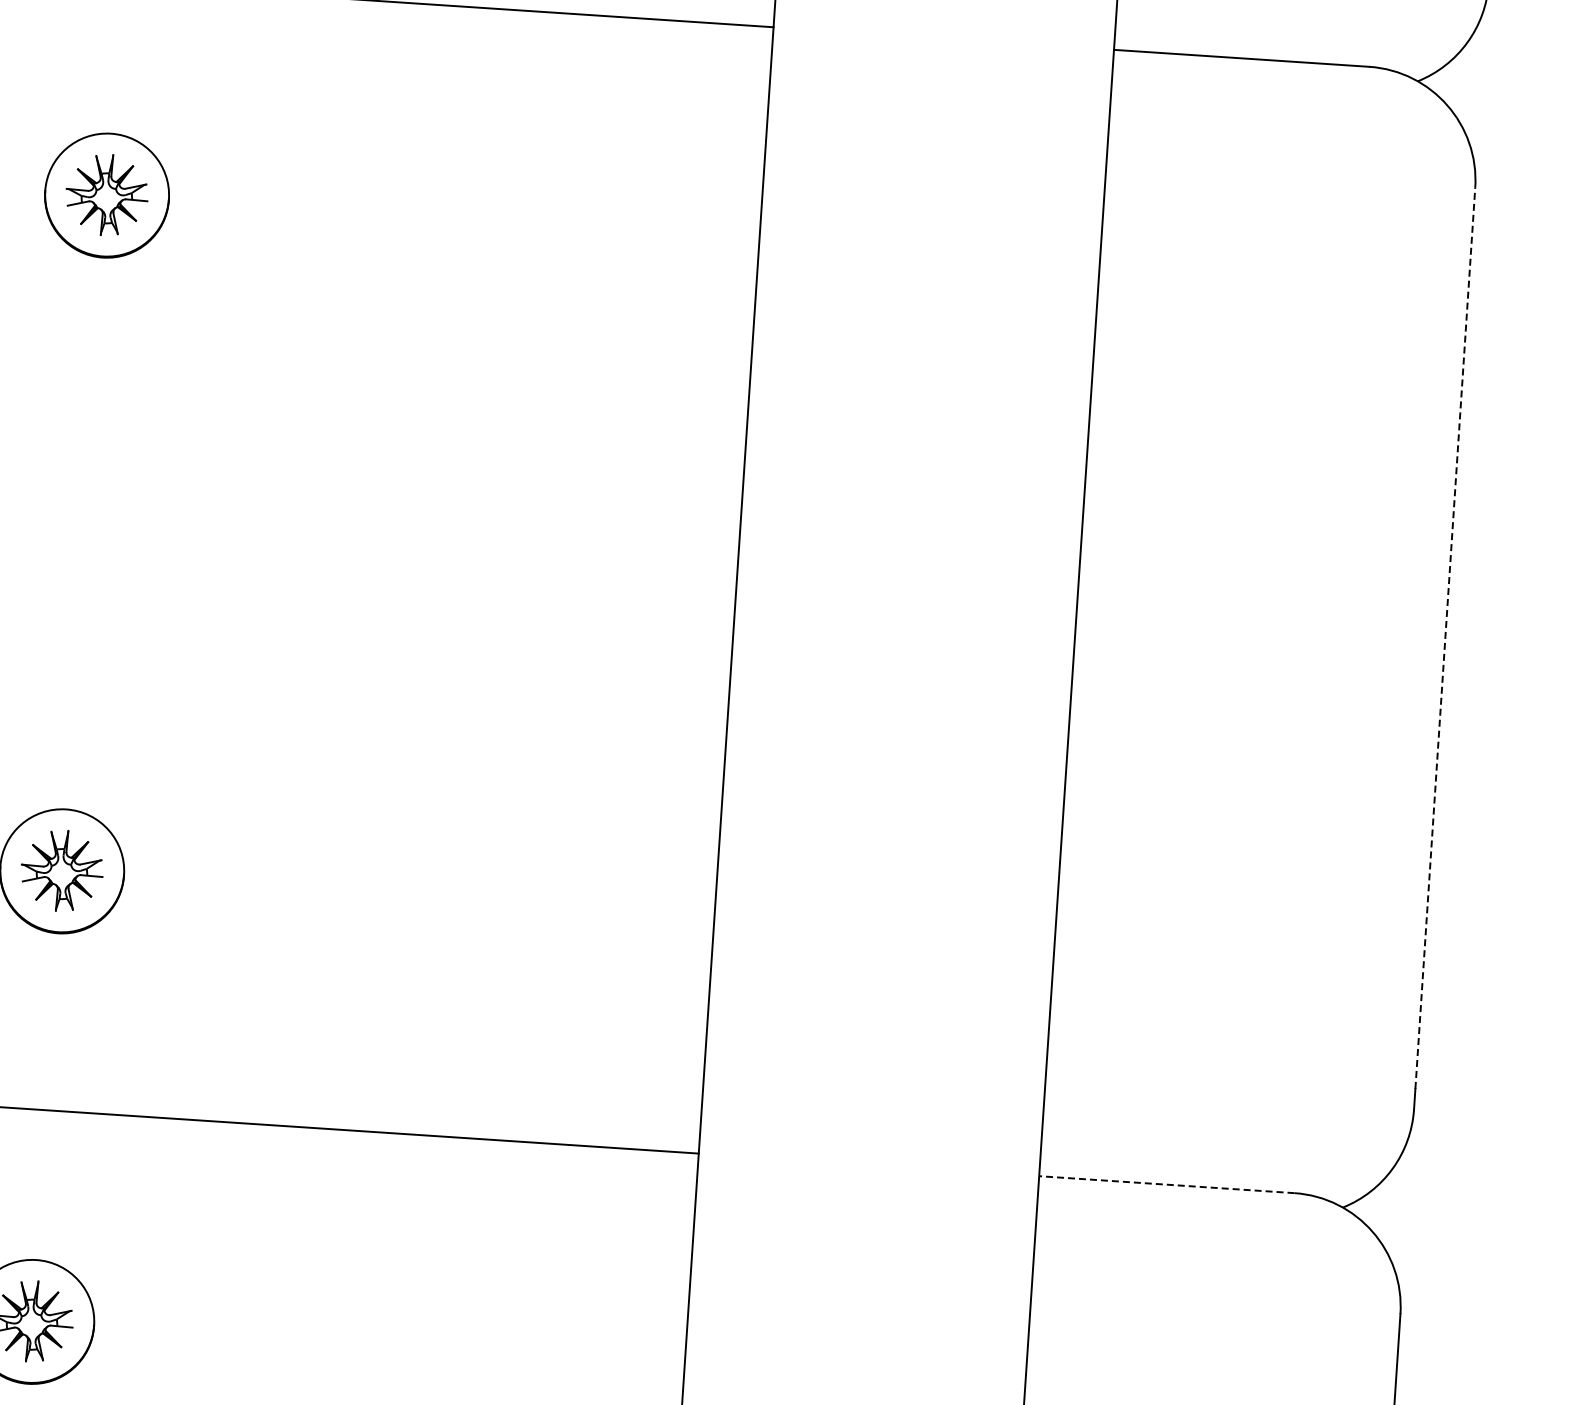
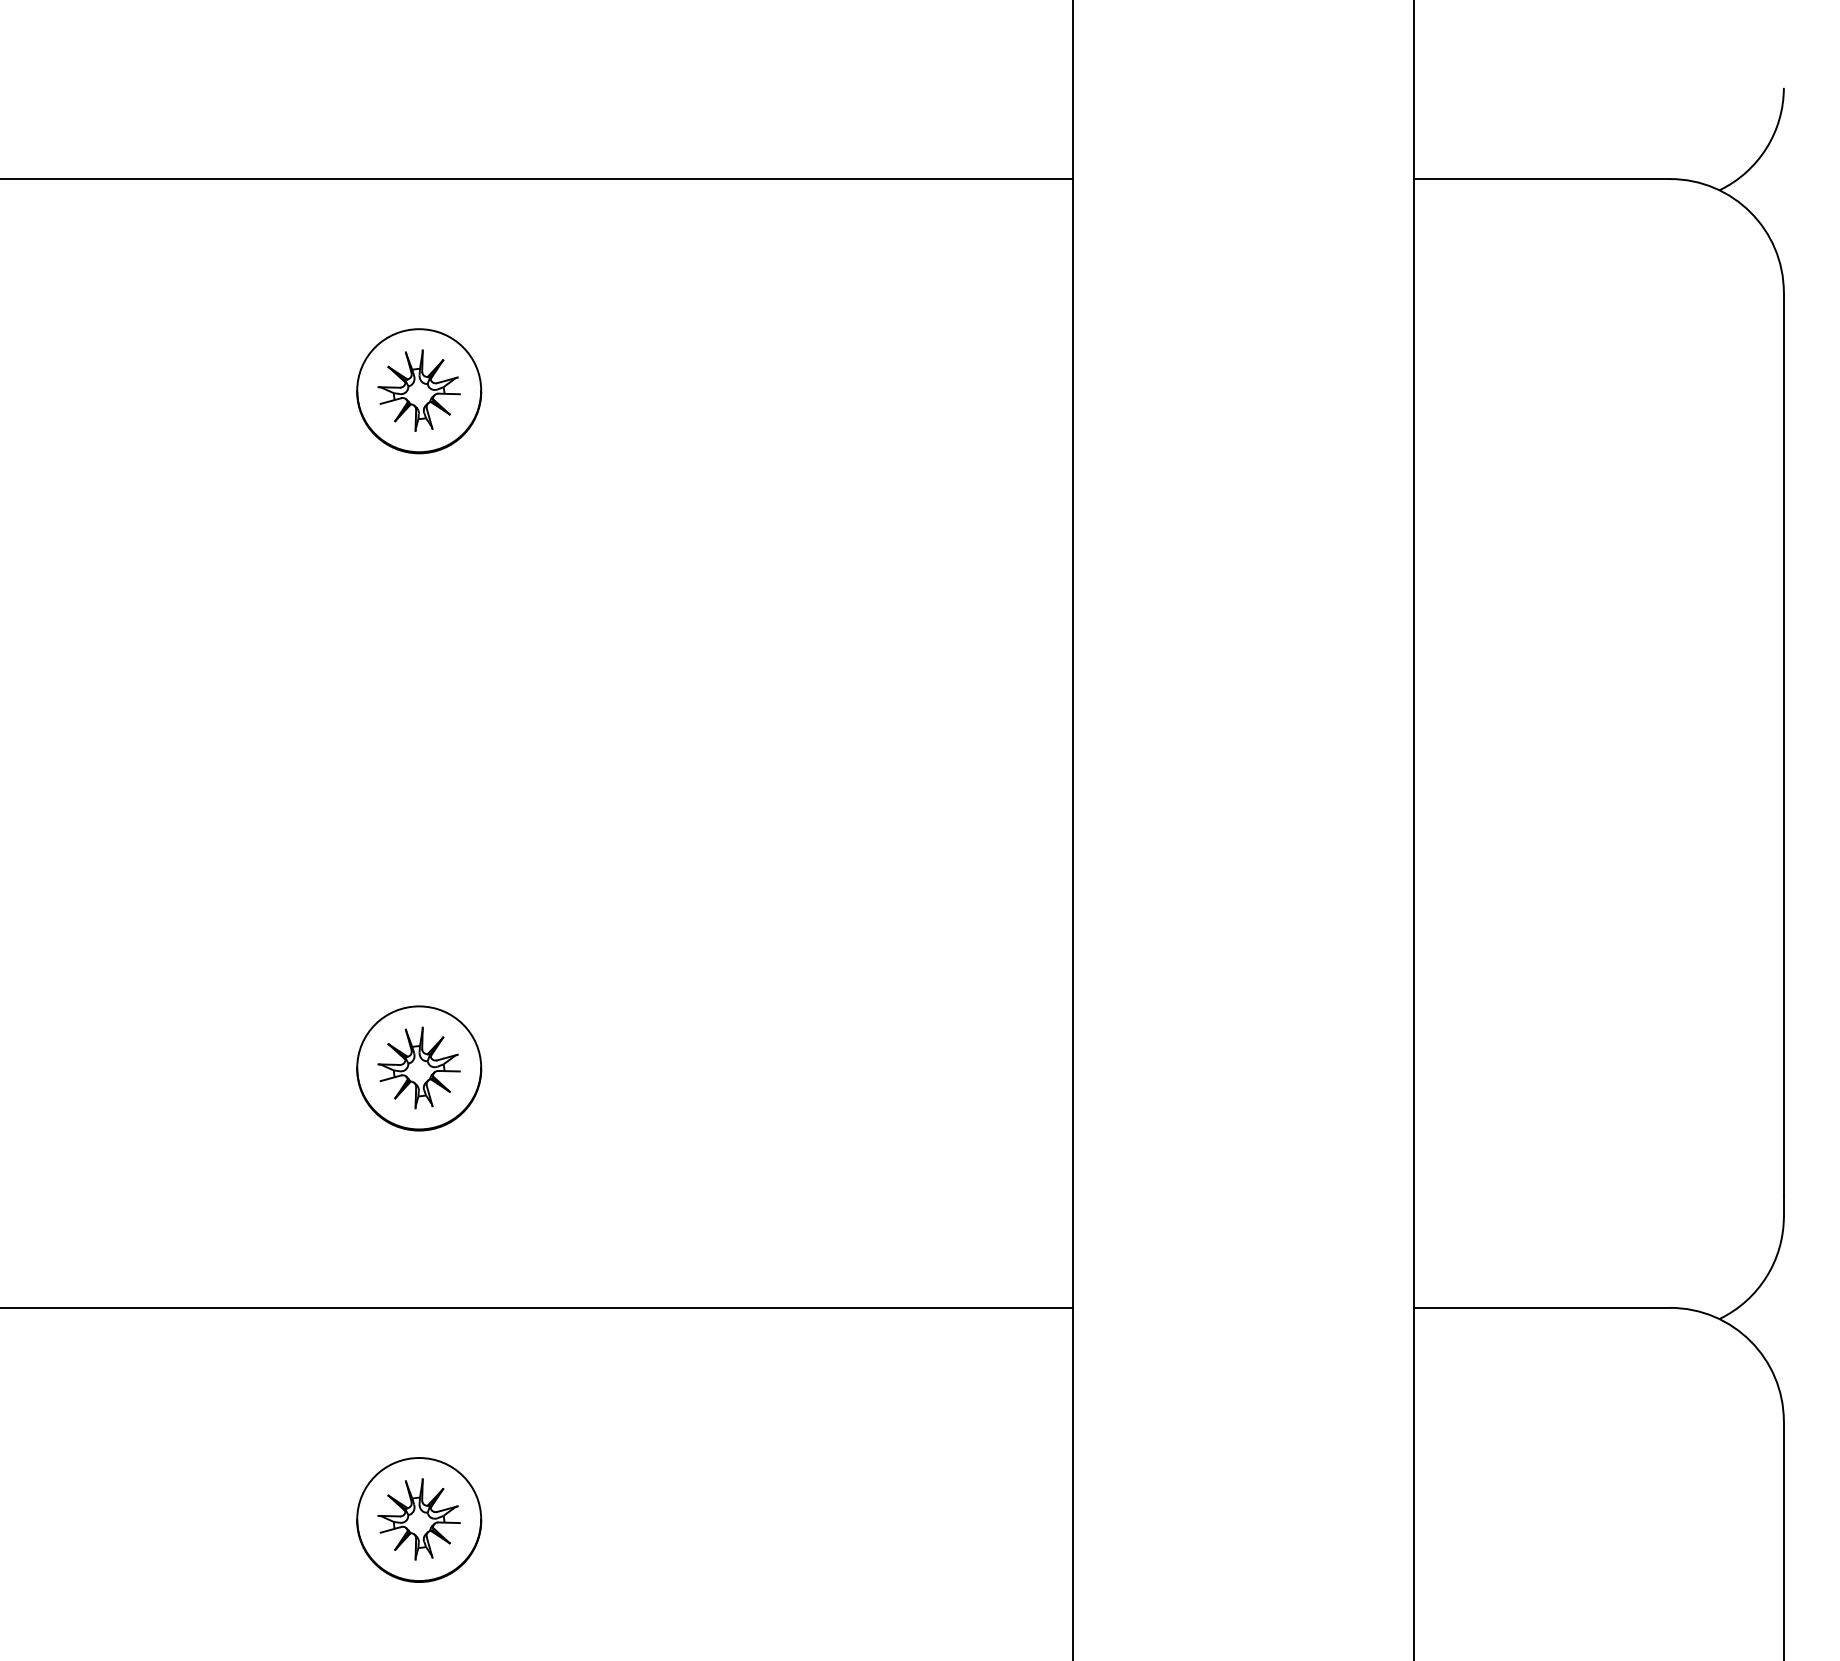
line: (1444, 638) -> (1783, 744), dashed -> solid
line: (1167, 1184) -> (1542, 1307), dashed -> solid

